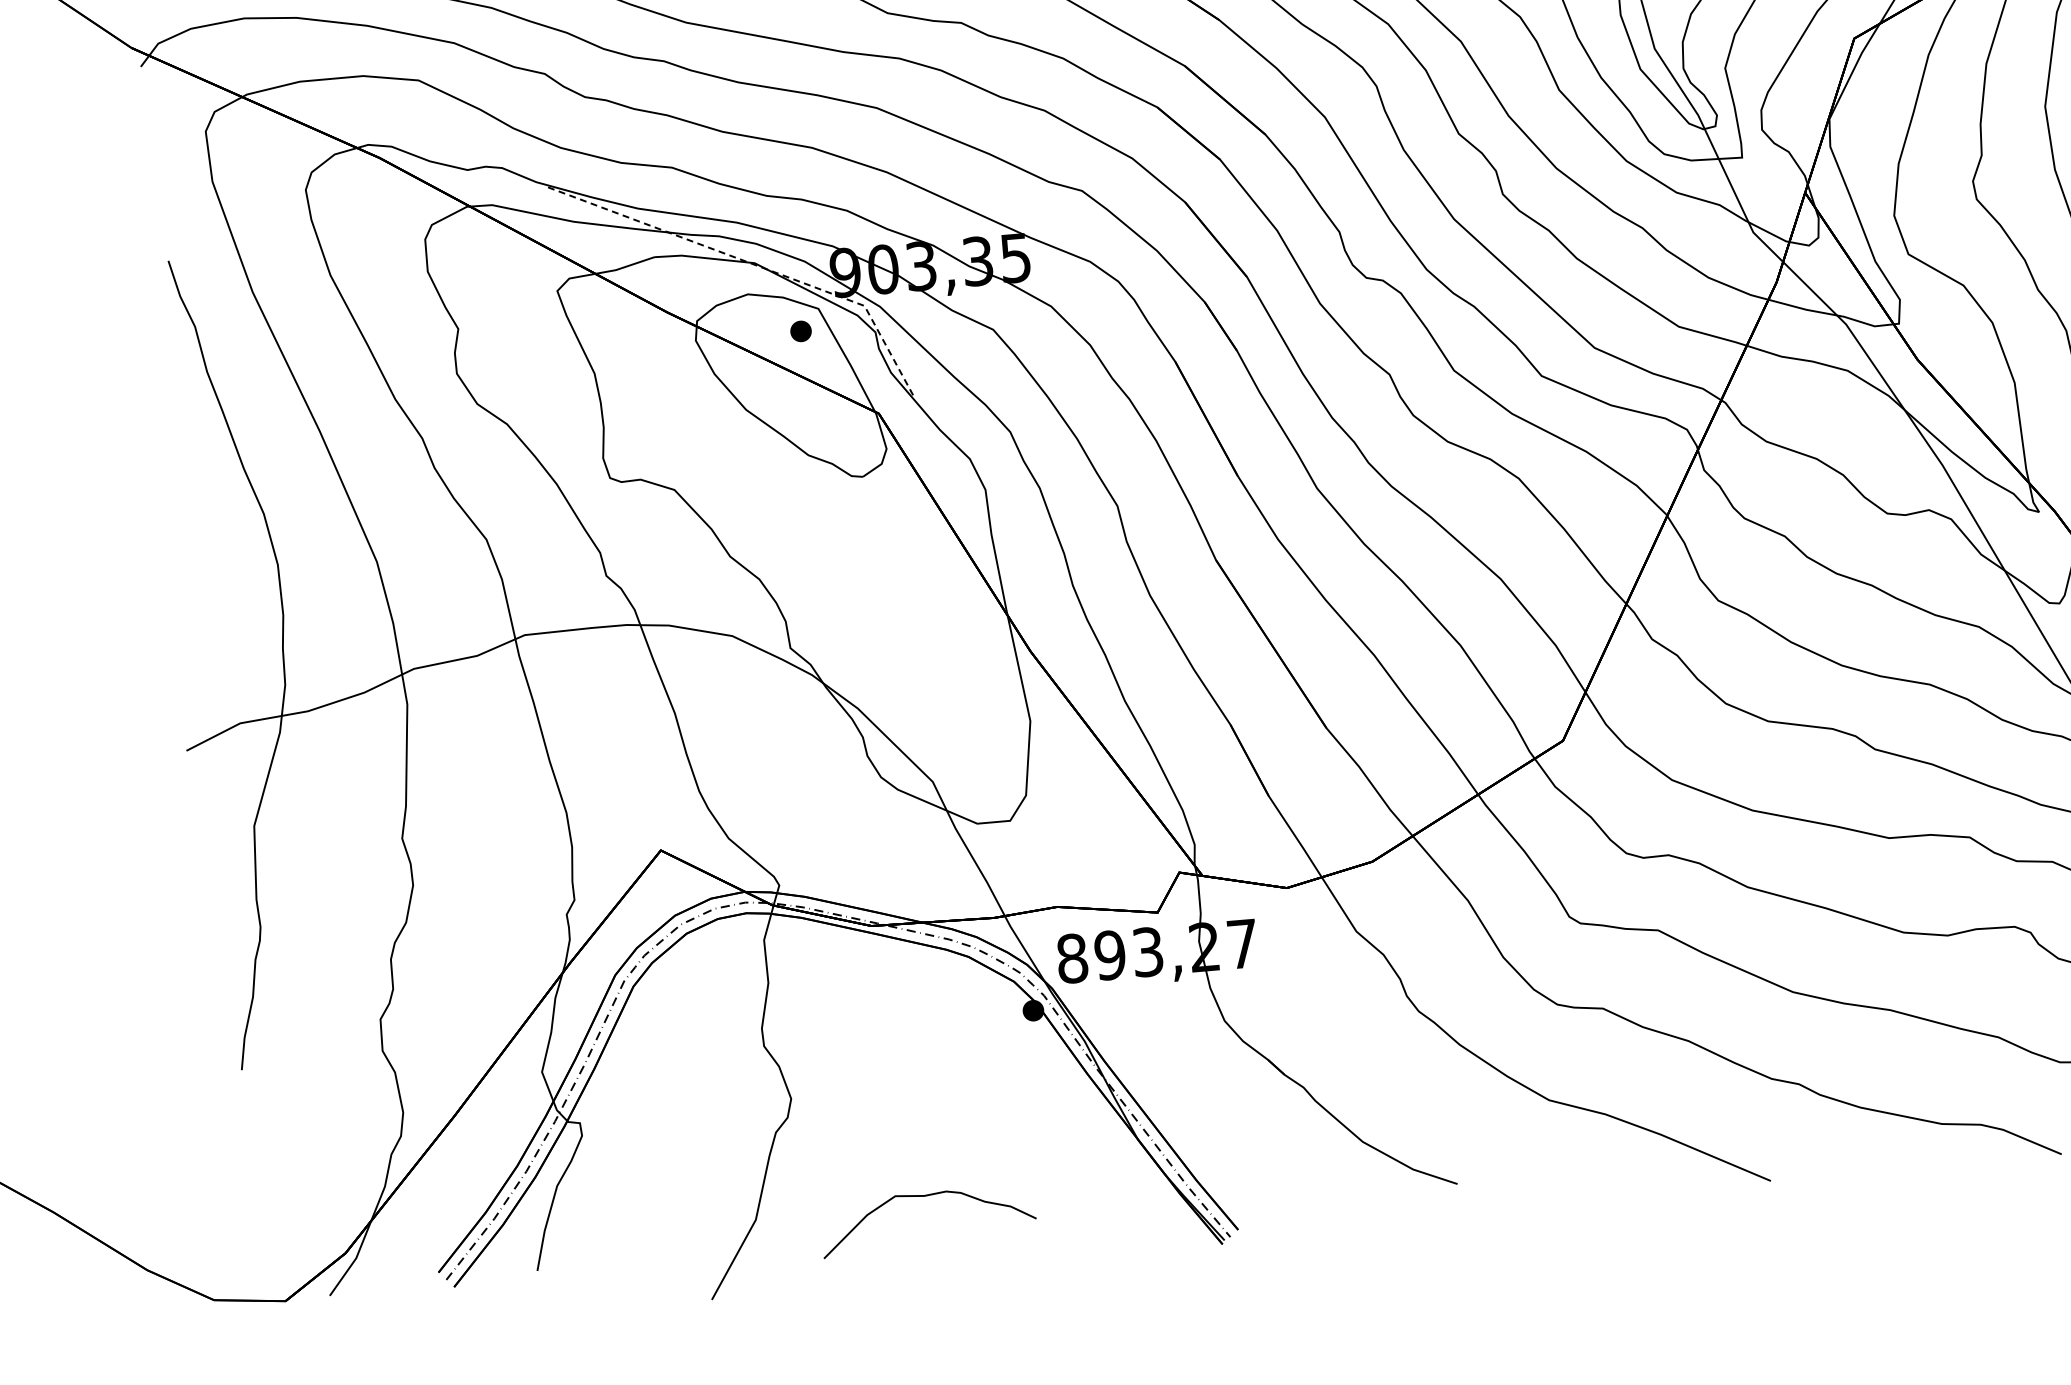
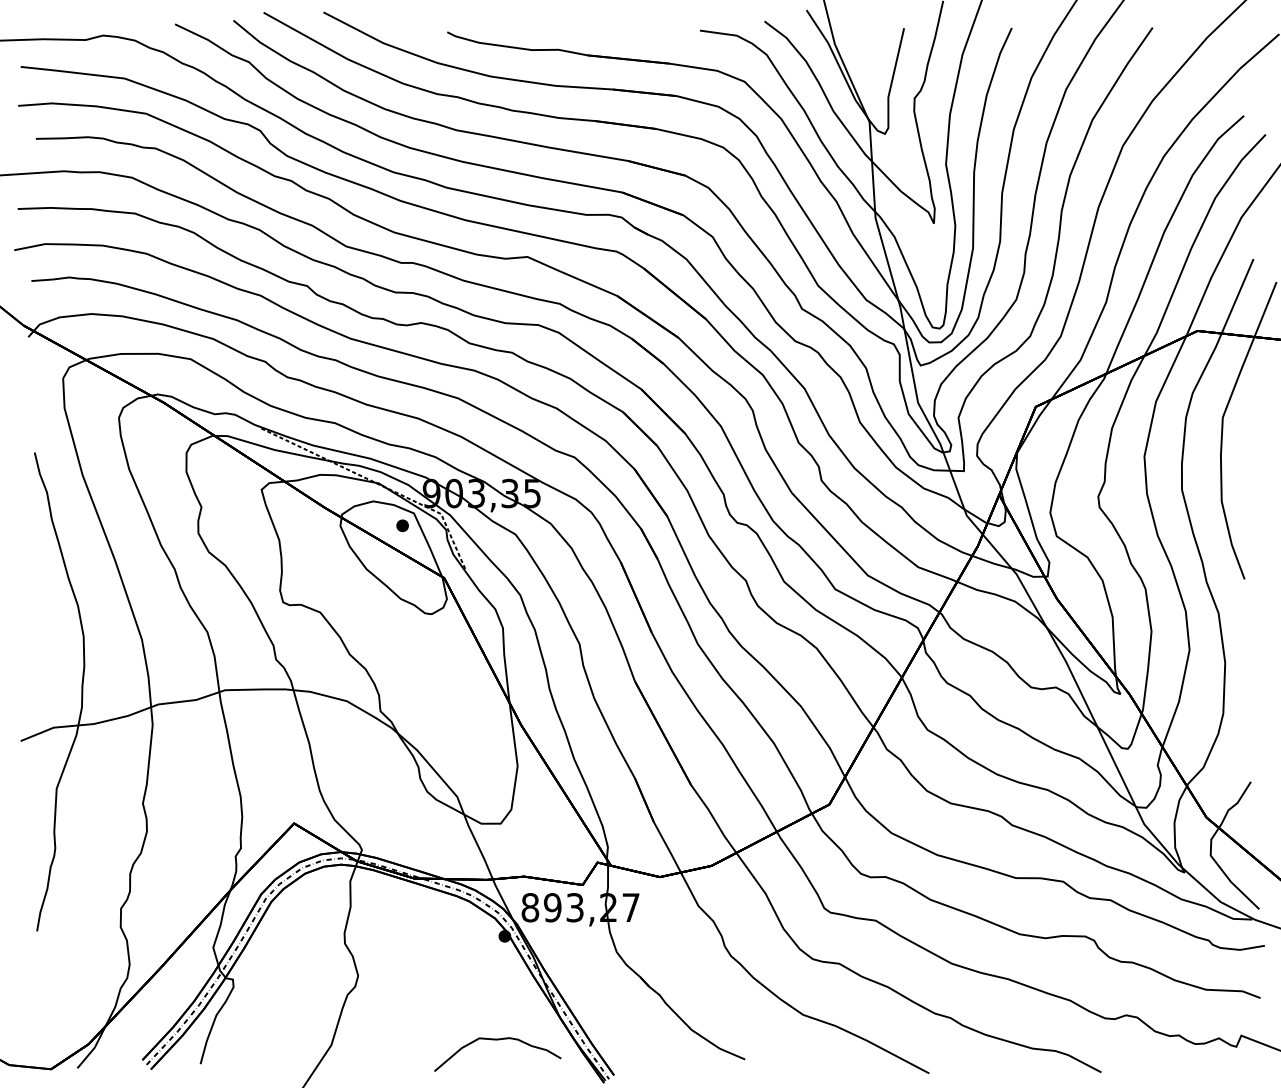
curve: (926, 1197) -> (497, 1040), moved

